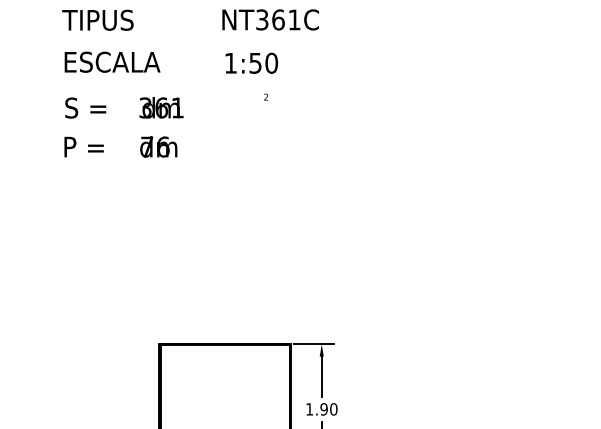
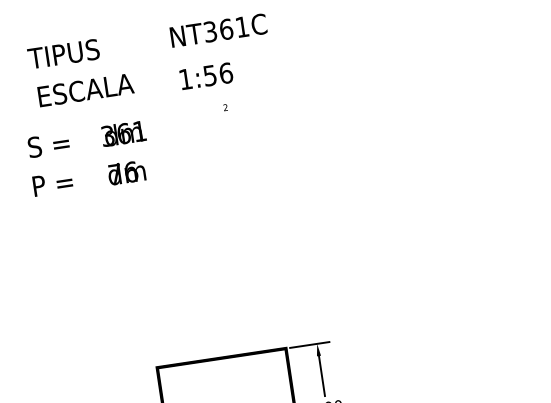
text: (97, 19) -> (63, 53), moved
text: (112, 61) -> (85, 89), moved
text: (271, 62) -> (225, 72), 1:50 -> 1:56

